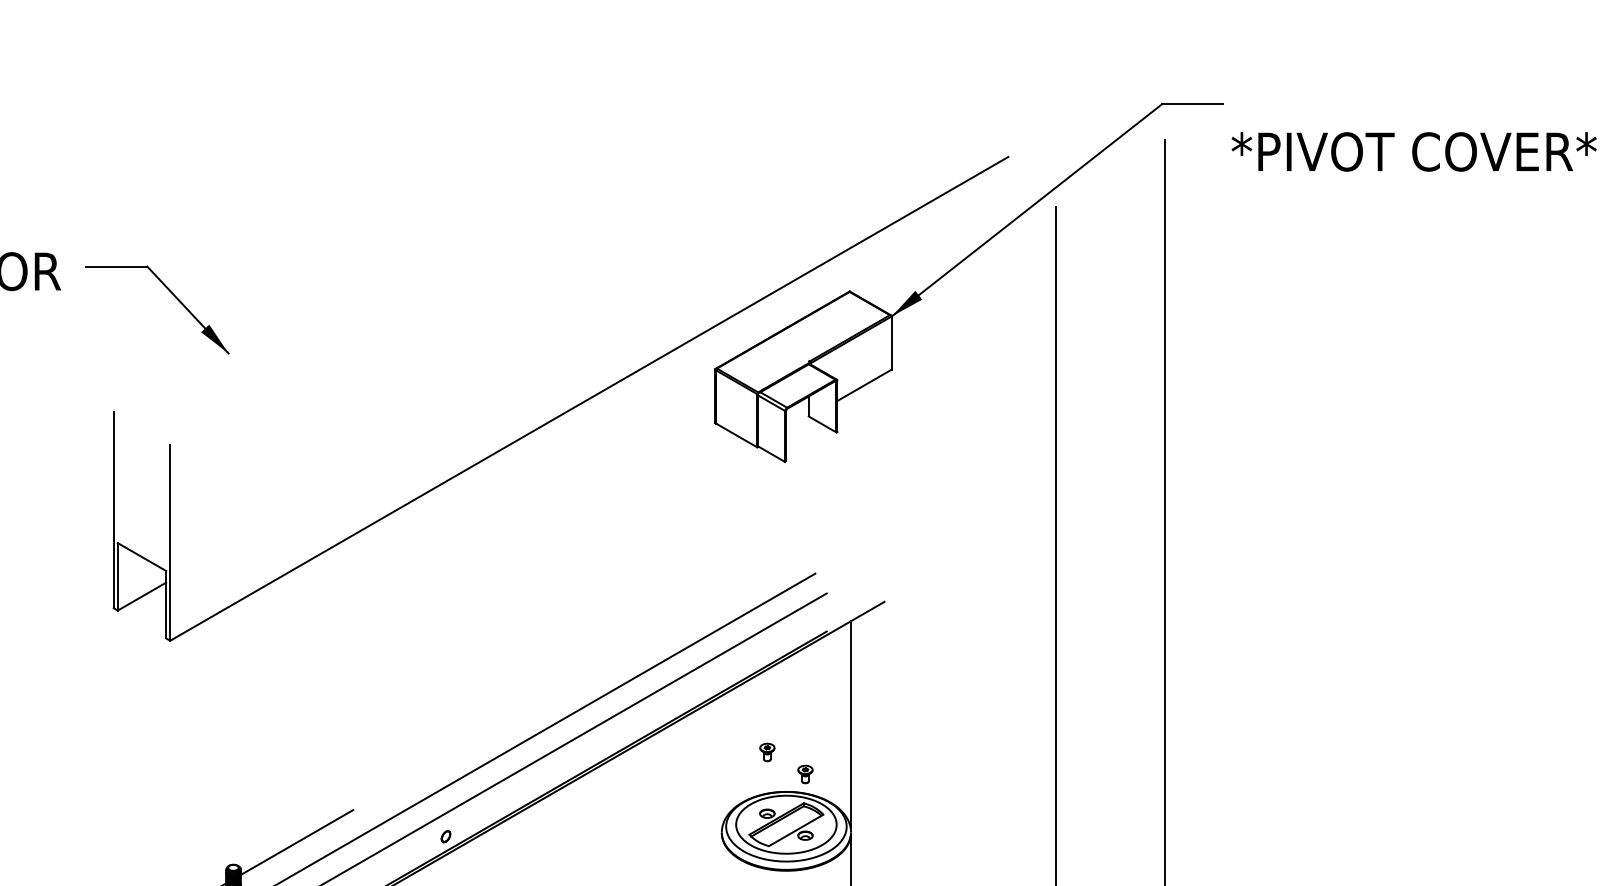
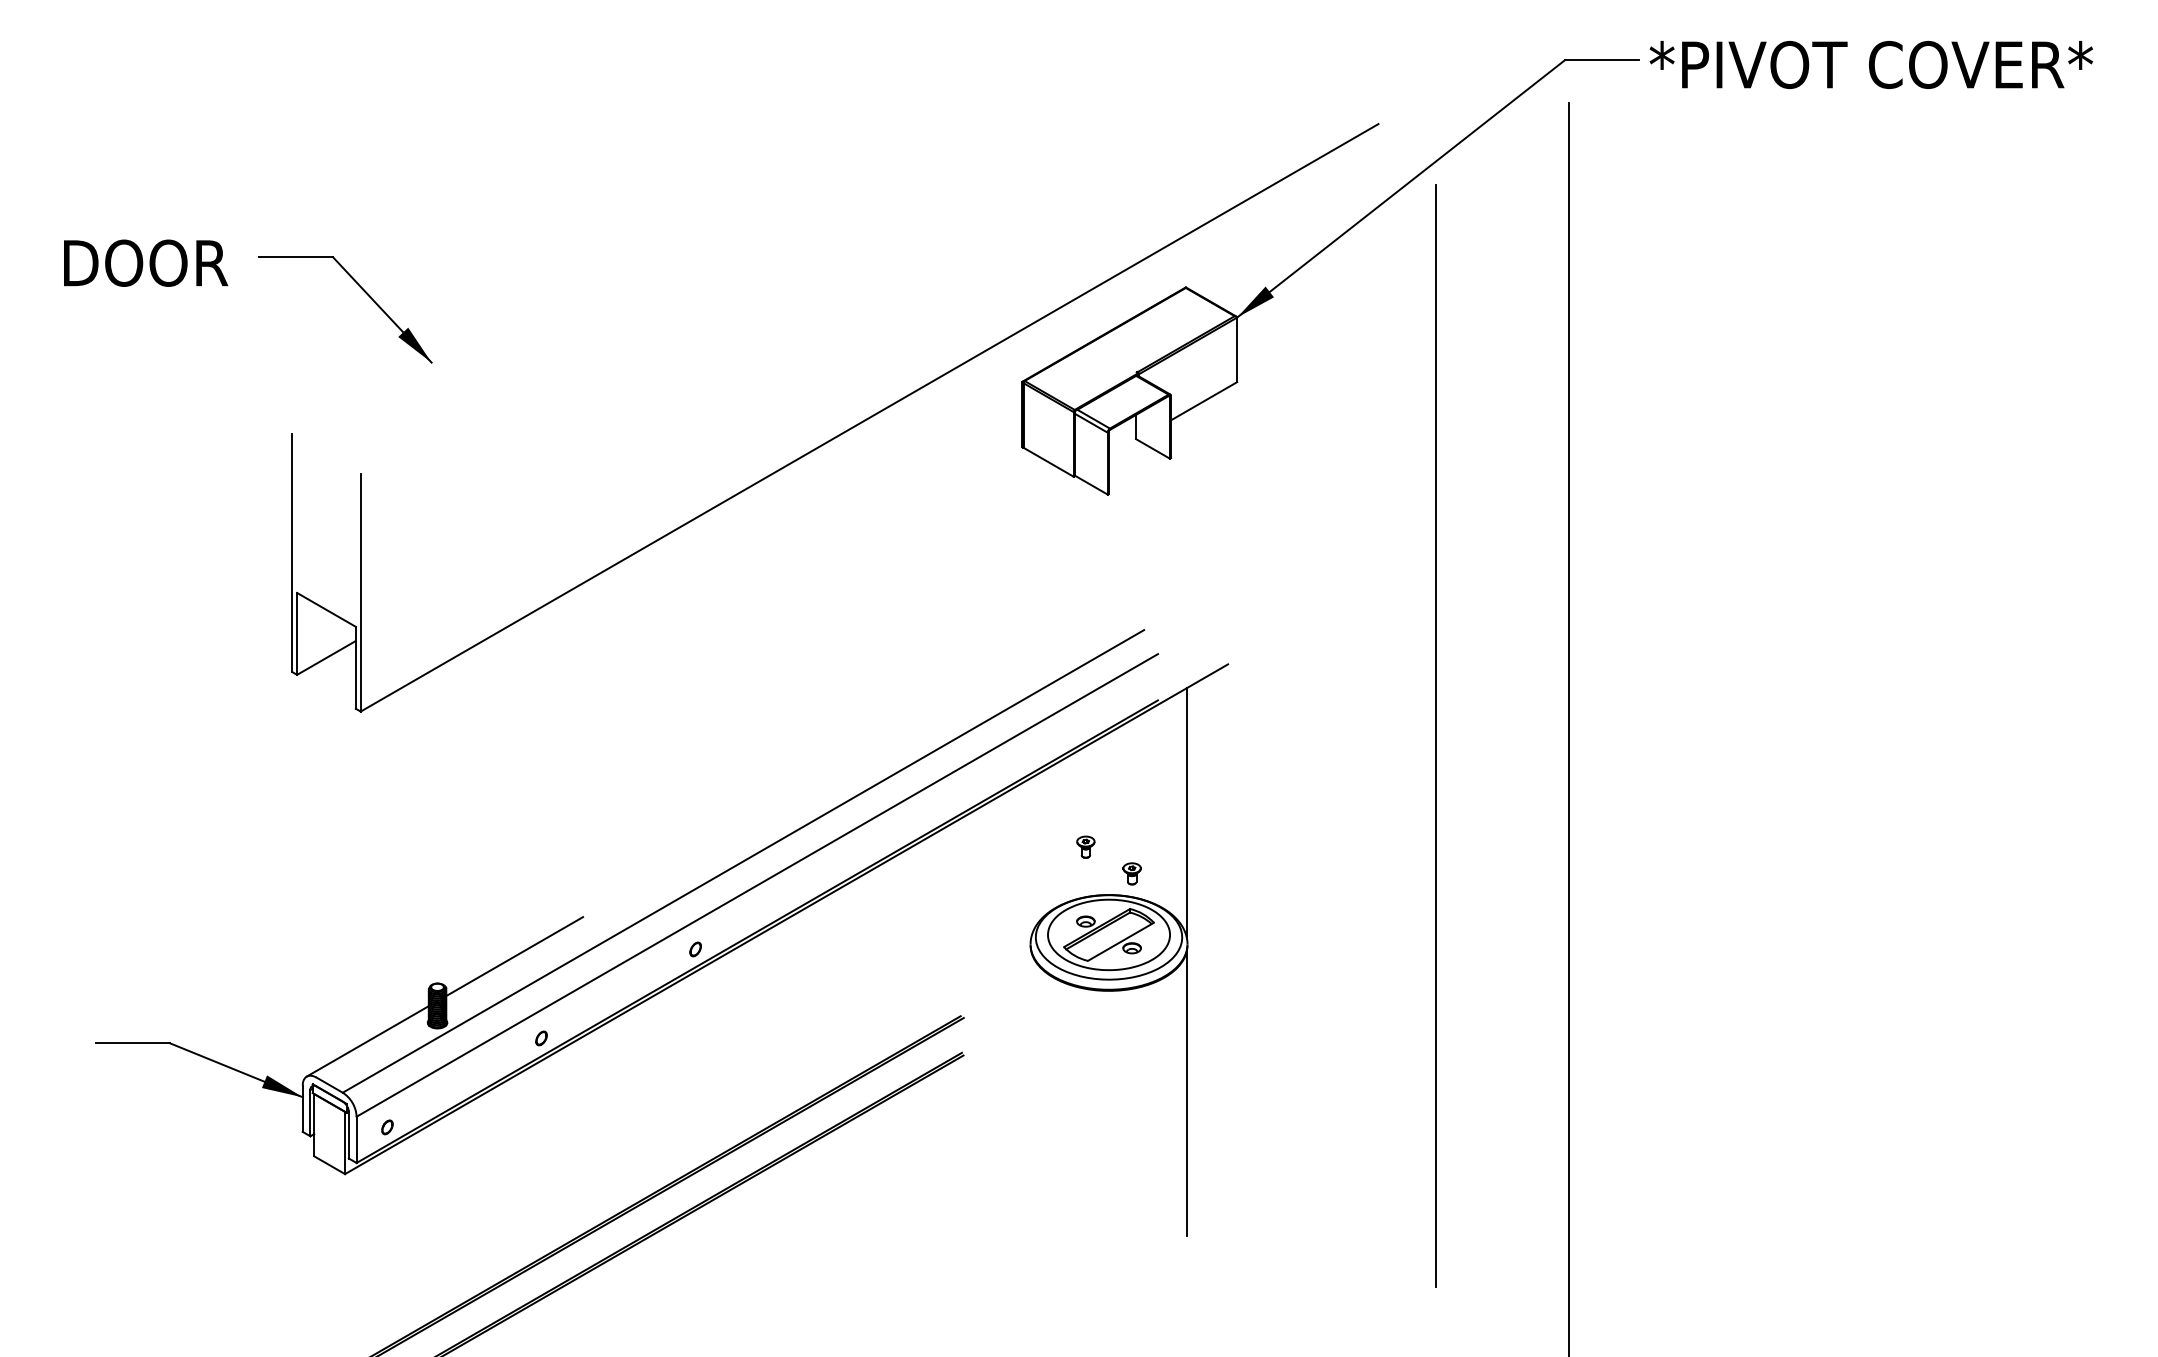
text: (1413, 151) -> (1870, 64), moved

